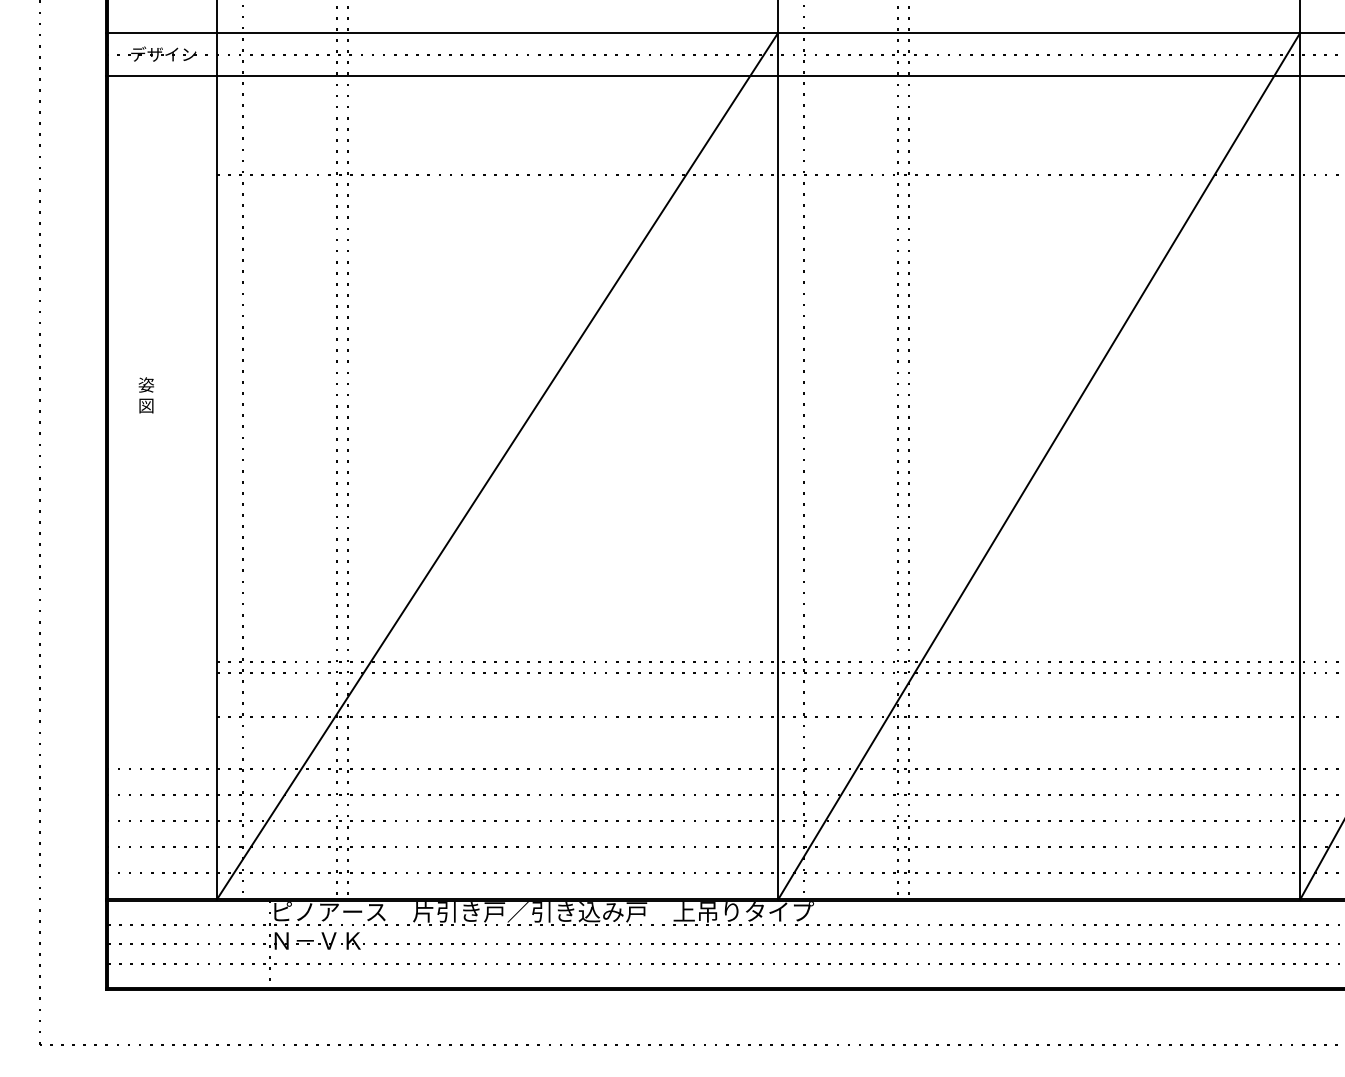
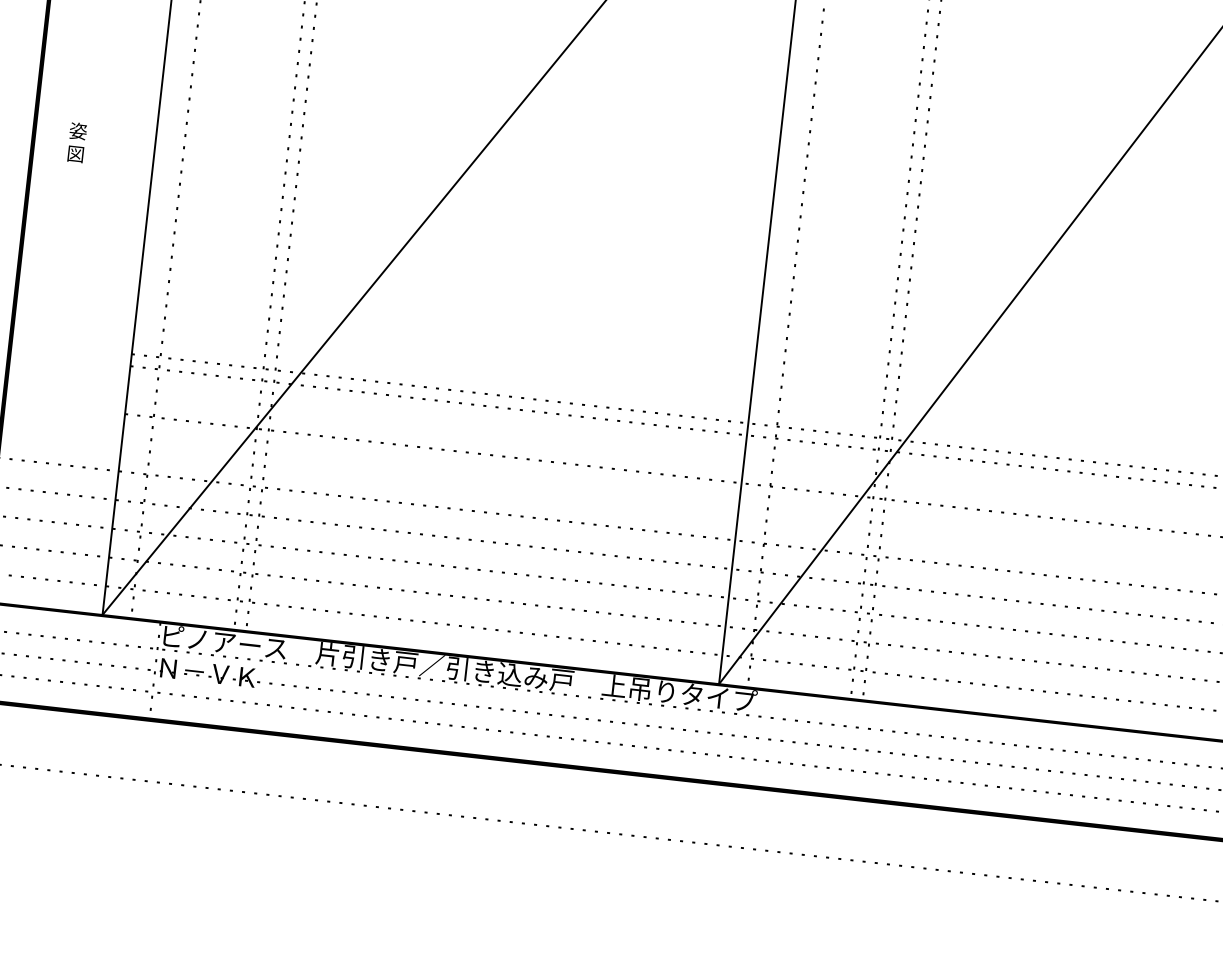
text: (145, 395) -> (76, 142), moved

